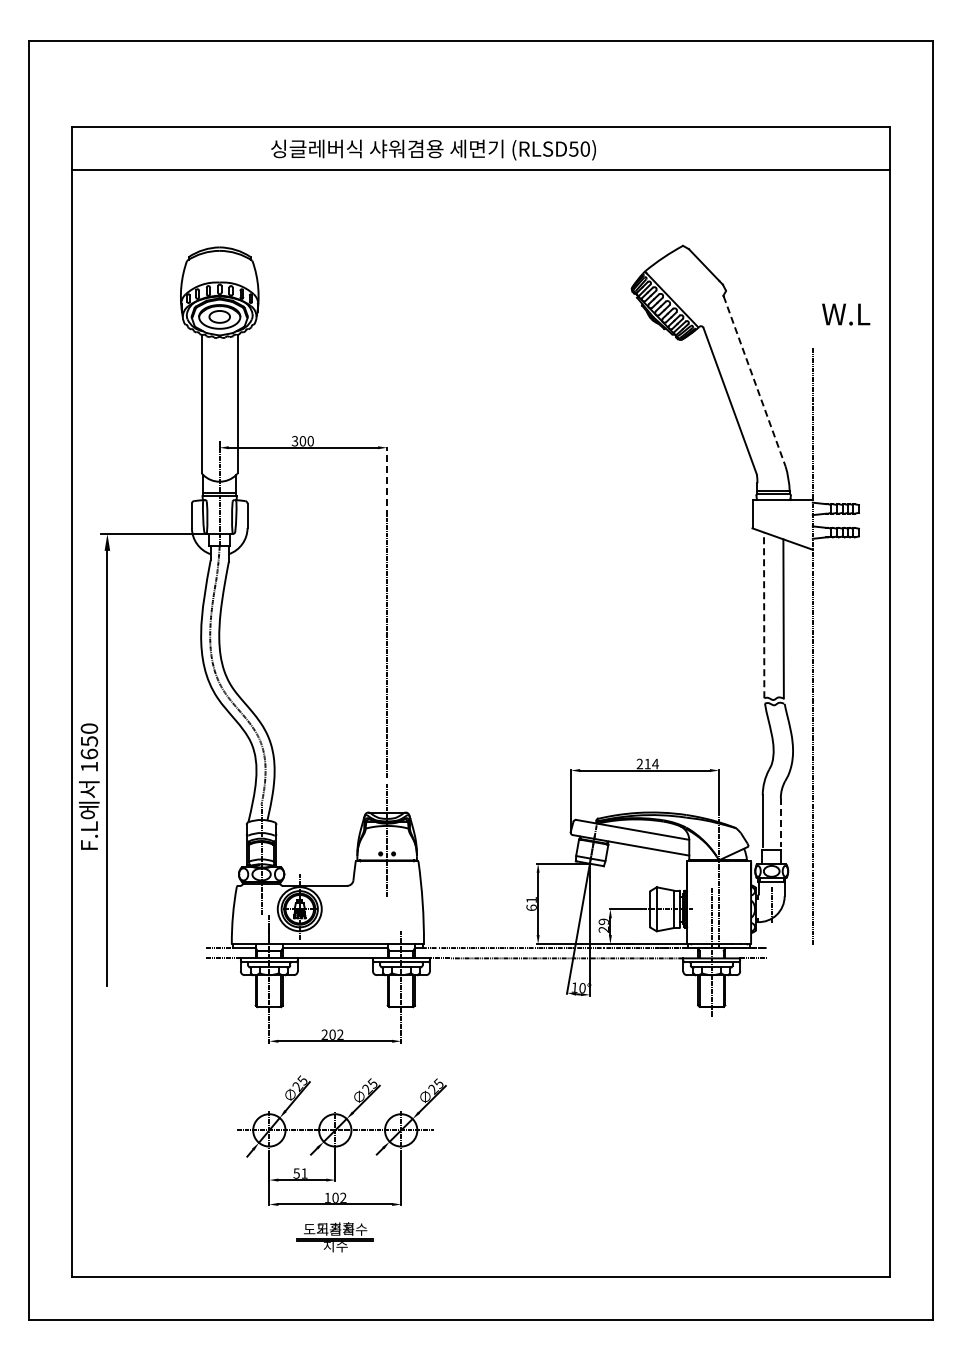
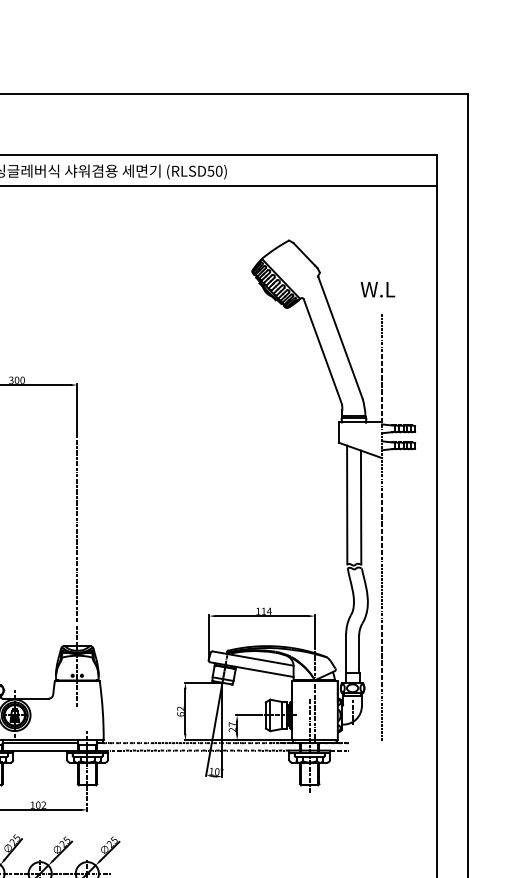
text: (846, 314) -> (378, 289), moved
line: (754, 381) -> (340, 337), dashed -> solid
line: (387, 481) -> (77, 409), dashed -> solid
line: (764, 615) -> (347, 505), dashed -> solid
text: (639, 763) -> (257, 611), 214 -> 114
line: (780, 822) -> (358, 653), dashed -> solid
text: (531, 899) -> (180, 708), 61 -> 62
text: (603, 921) -> (232, 724), 29 -> 27
text: (324, 1034) -> (32, 805), 202 -> 102

